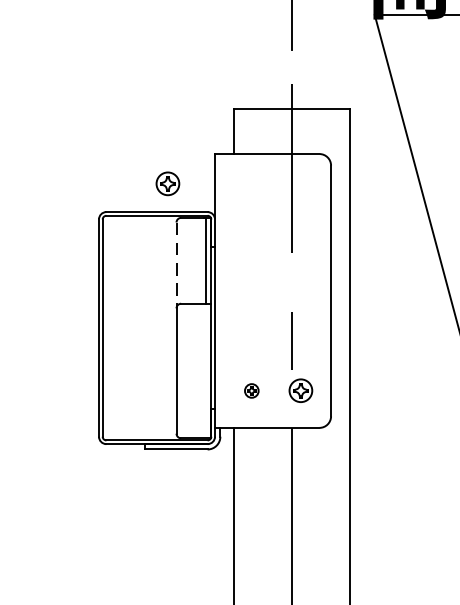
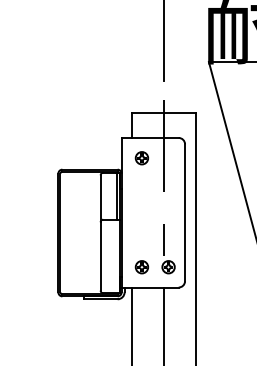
part: (167, 184) -> (141, 158), moved
line: (176, 266) -> (100, 199), dashed -> solid
part: (251, 391) -> (141, 267), size x1.67

